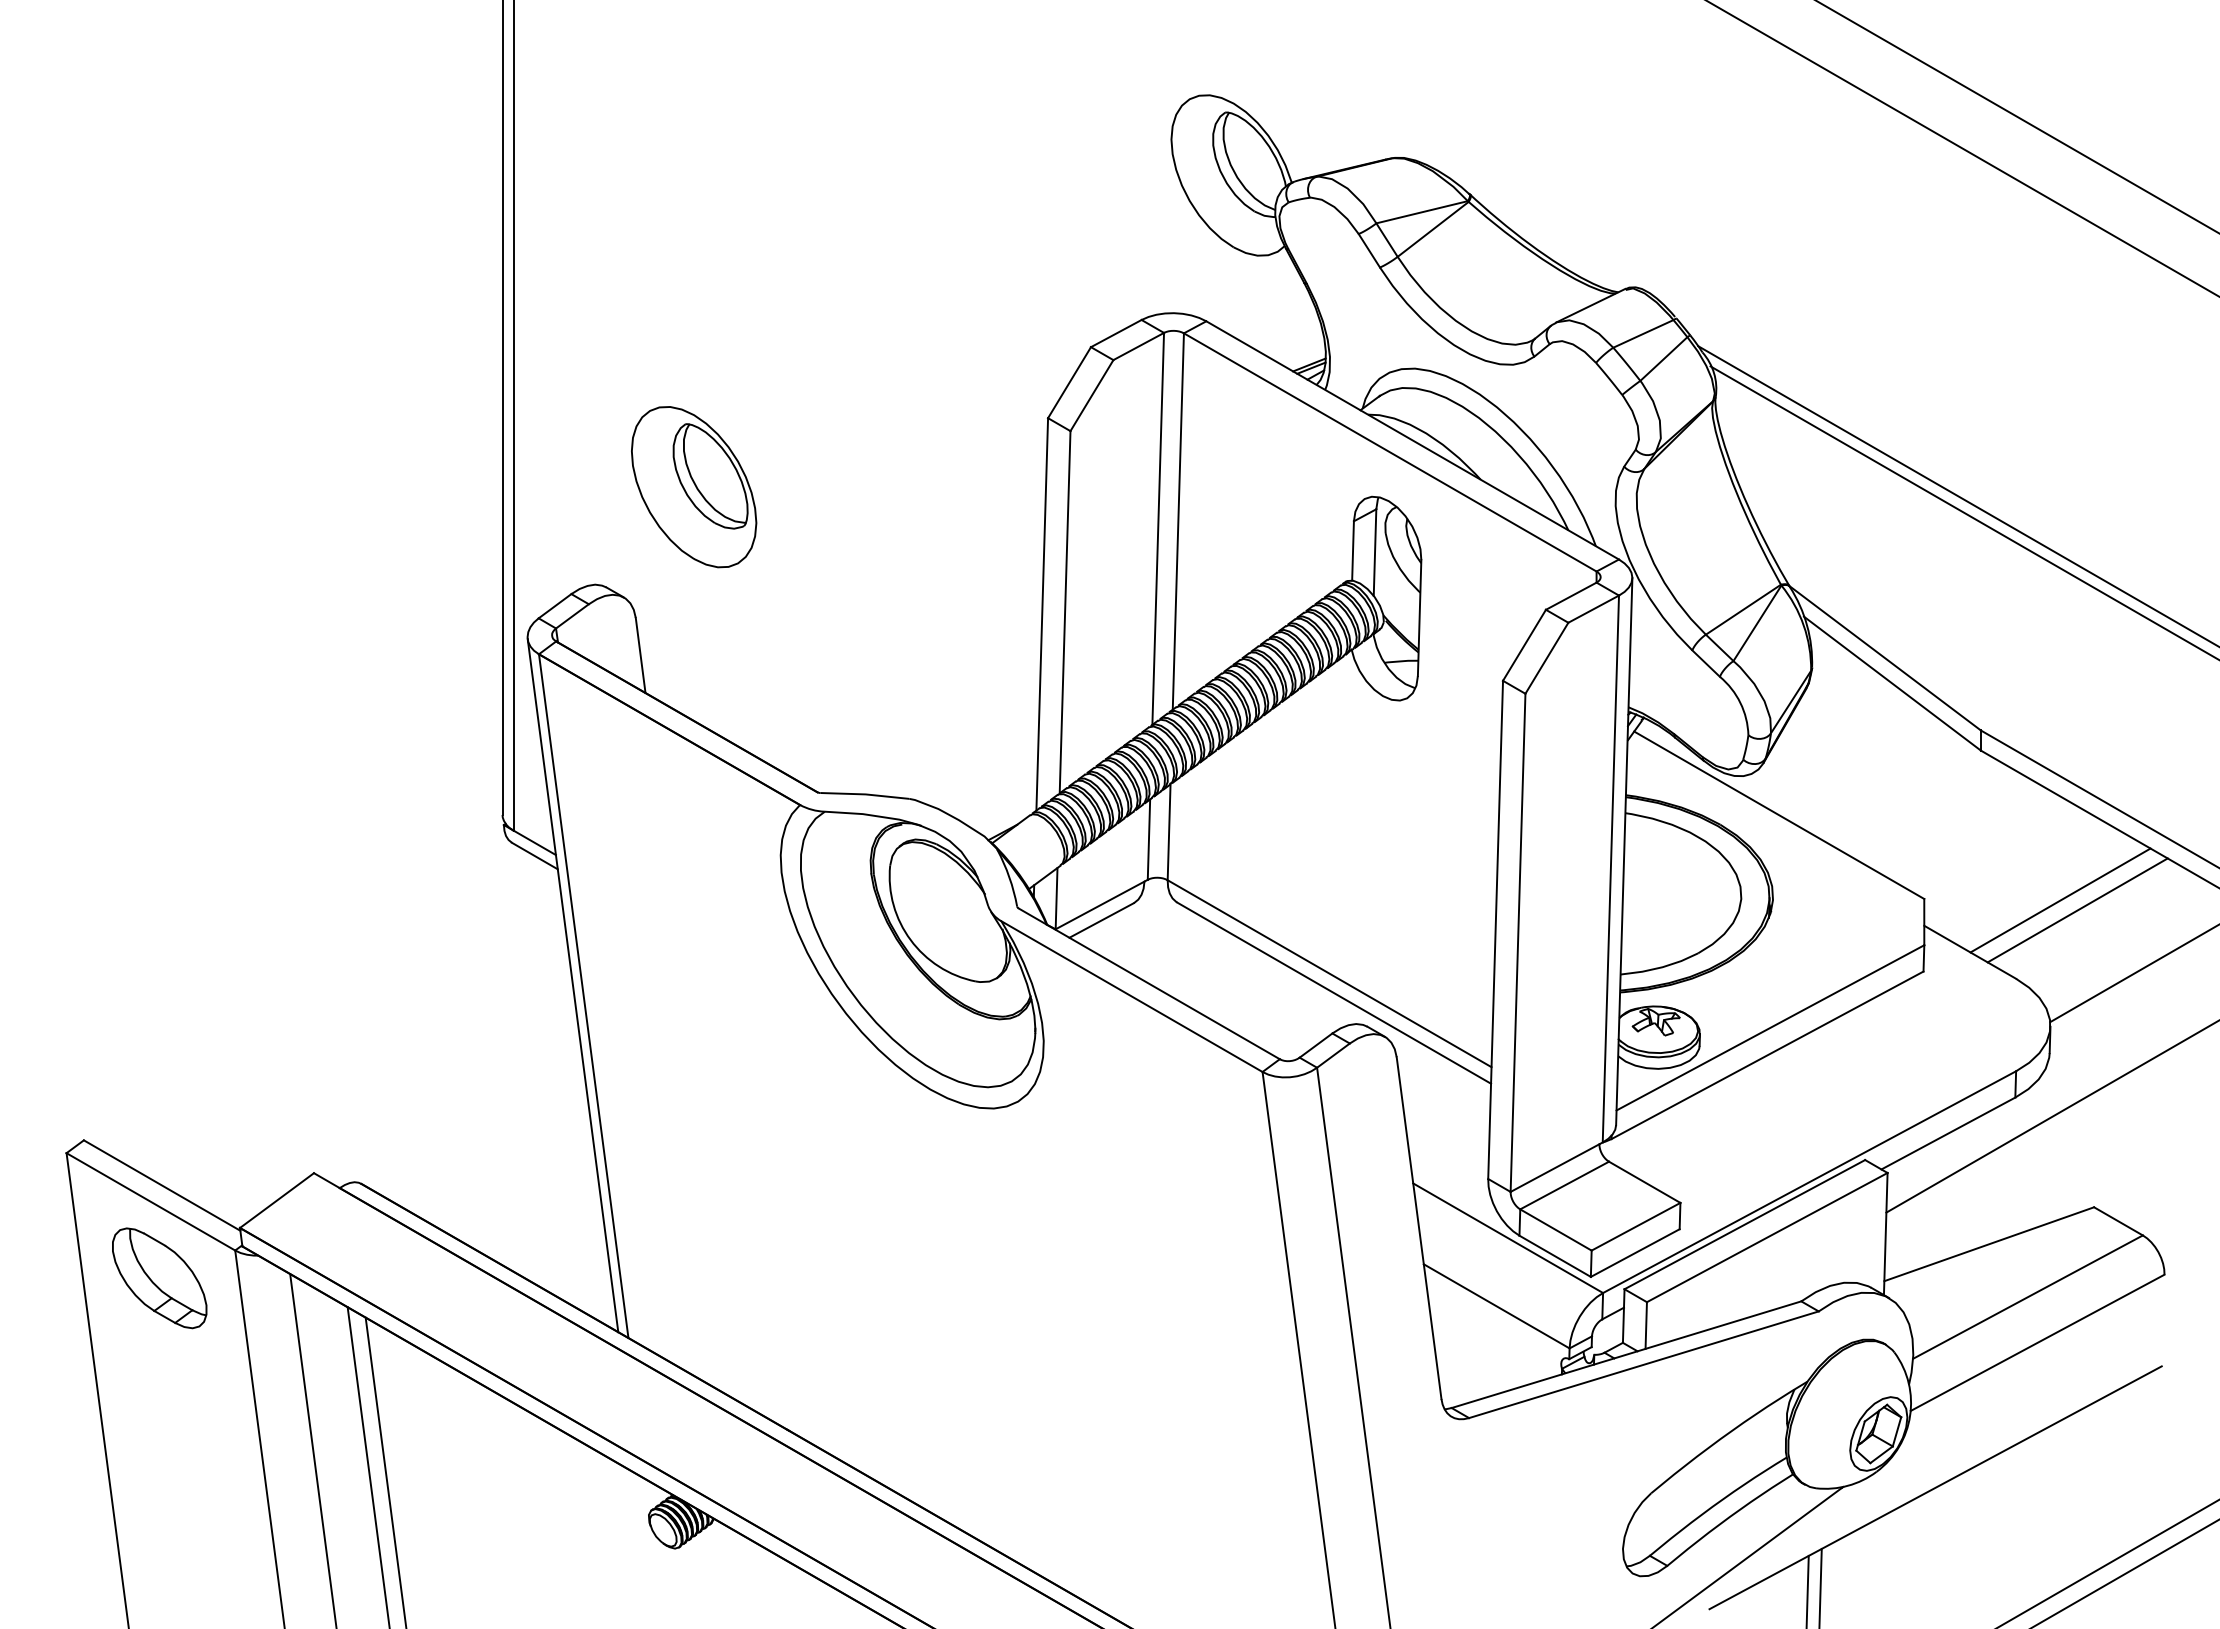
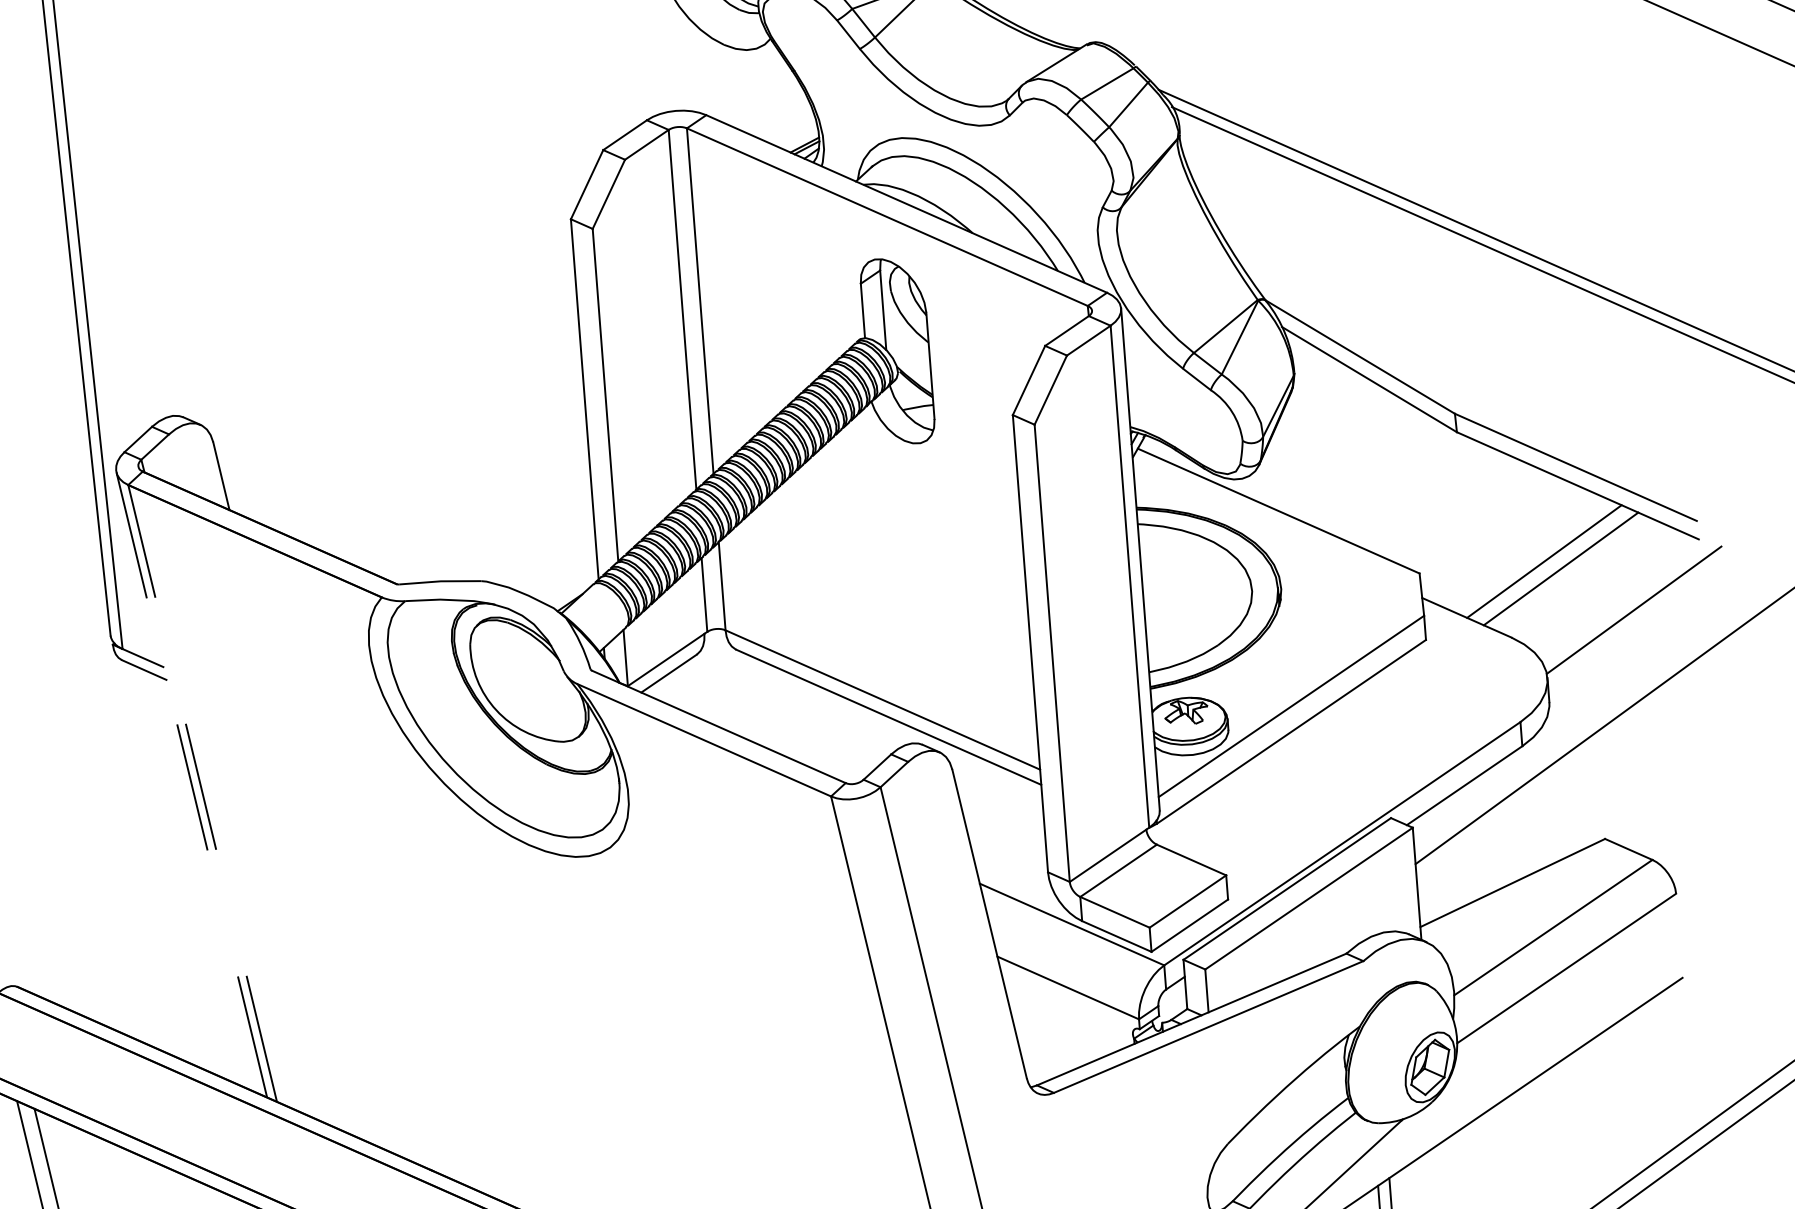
part: (694, 487) -> (254, 317), removed
line: (573, 986) -> (192, 785), solid -> dashed
line: (583, 996) -> (202, 793), solid -> dashed

